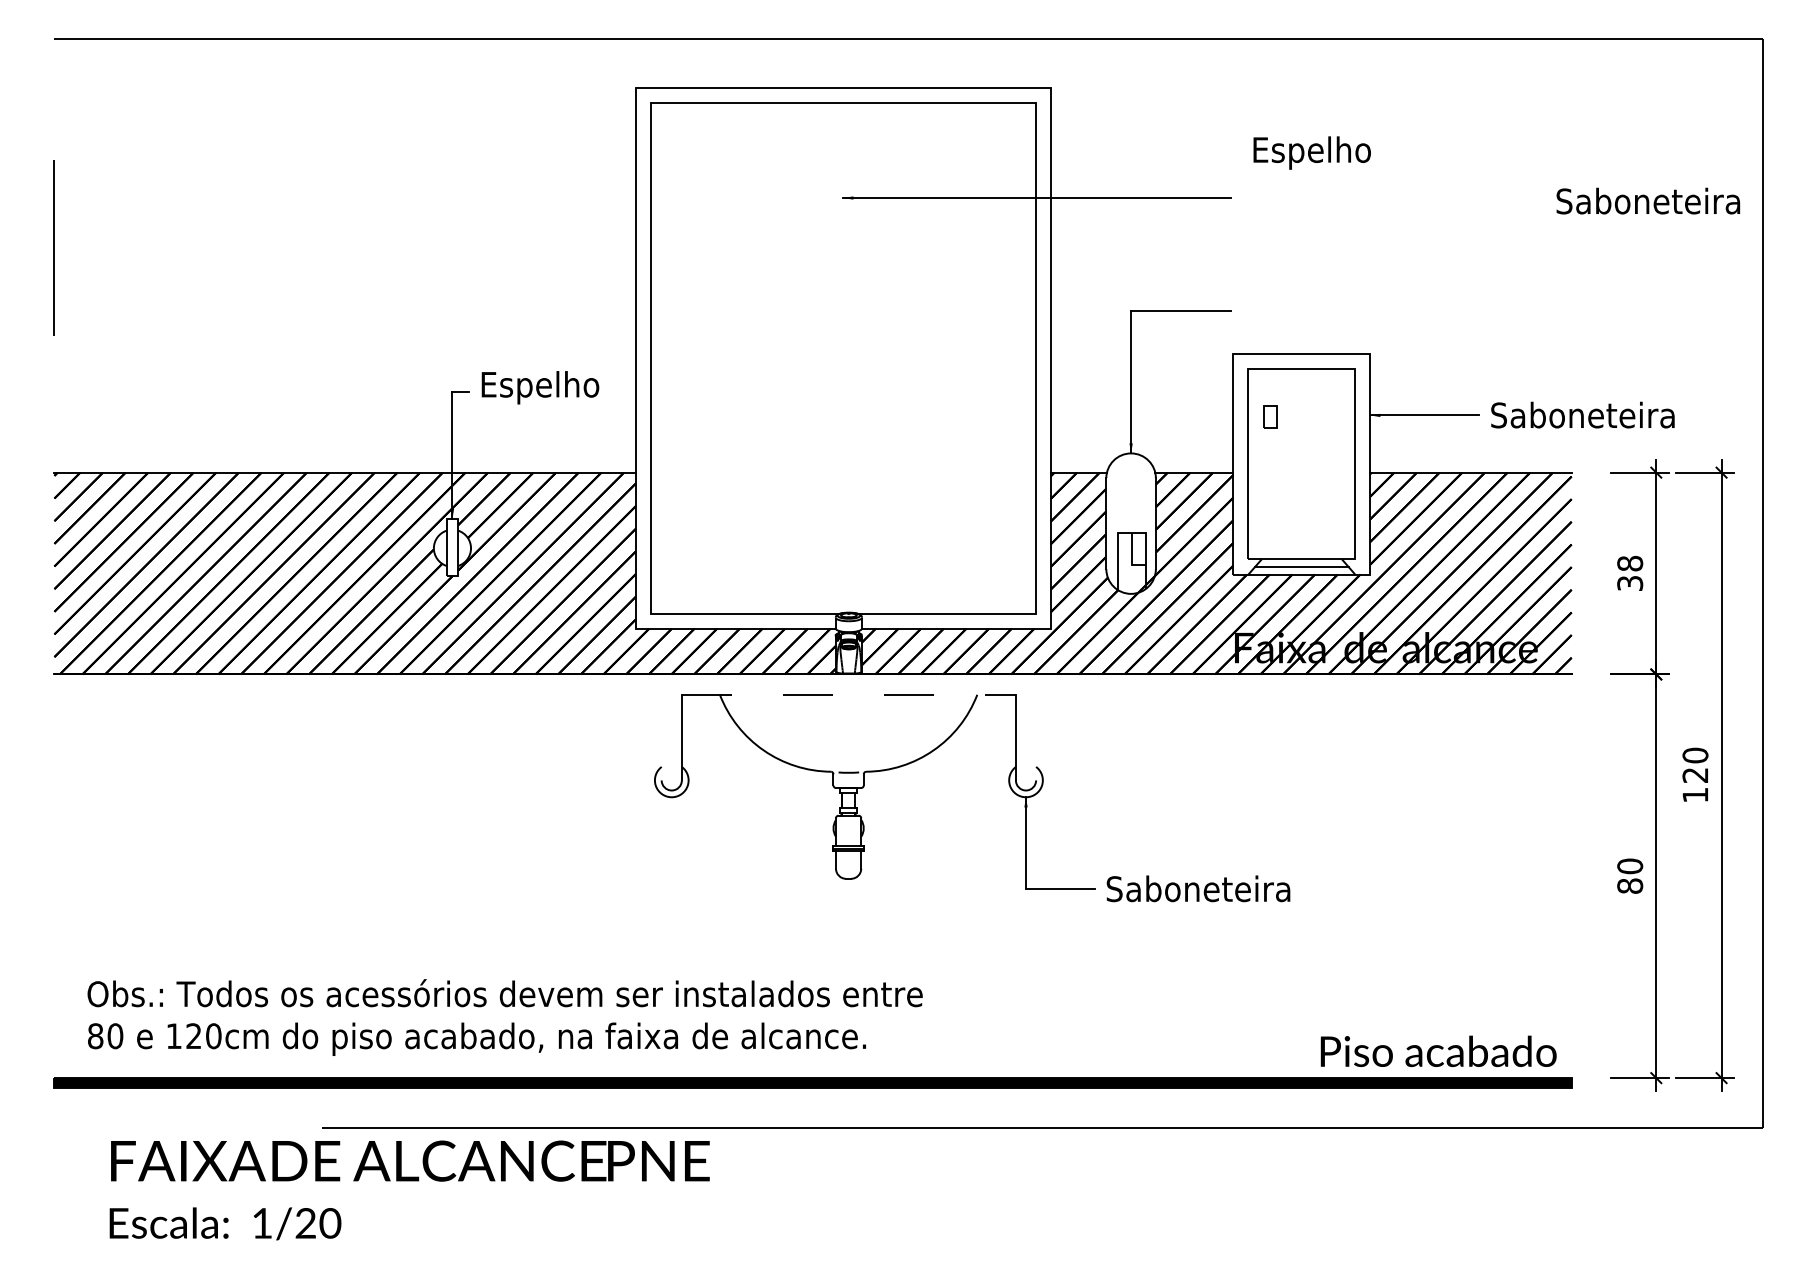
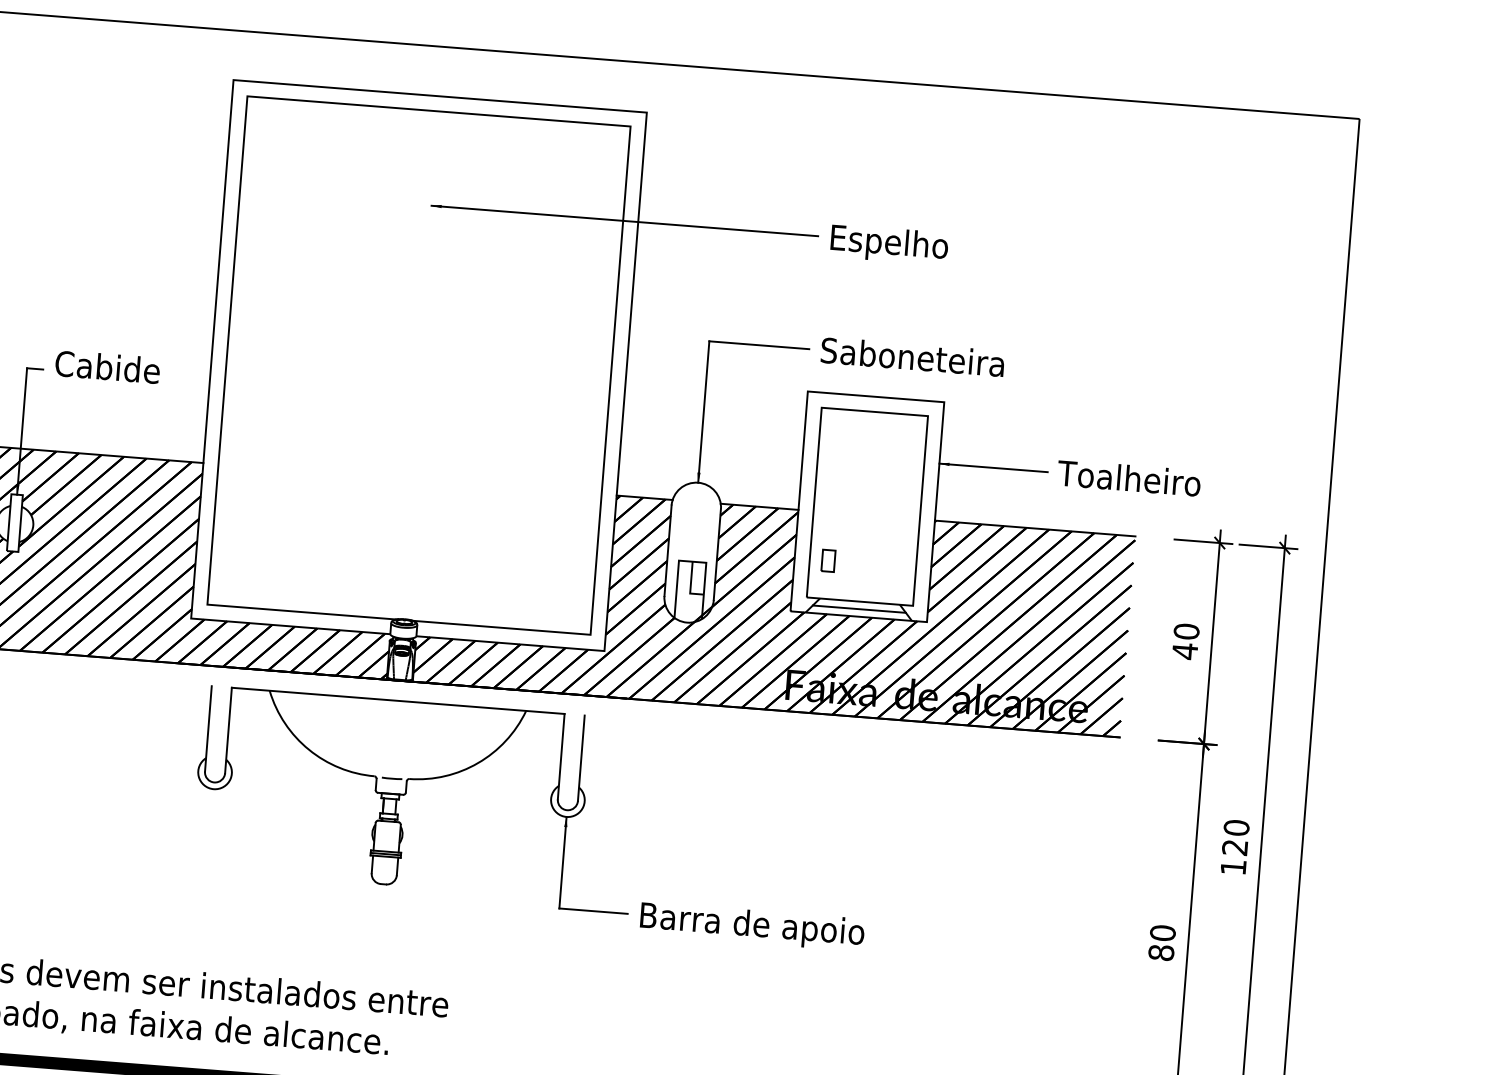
text: (1311, 152) -> (888, 244), moved
text: (1648, 200) -> (912, 356), moved
text: (539, 387) -> (114, 370), Espelho -> Cabide
text: (1581, 414) -> (1149, 479), Saboneteira -> Toalheiro
part: (1270, 416) -> (828, 560), moved
text: (1630, 573) -> (1186, 641), 38 -> 40
line: (849, 694) -> (398, 700), dashed -> solid
line: (661, 737) -> (208, 728), added
line: (1036, 737) -> (581, 758), added
text: (1219, 891) -> (751, 925), Saboneteira -> Barra de apoio

